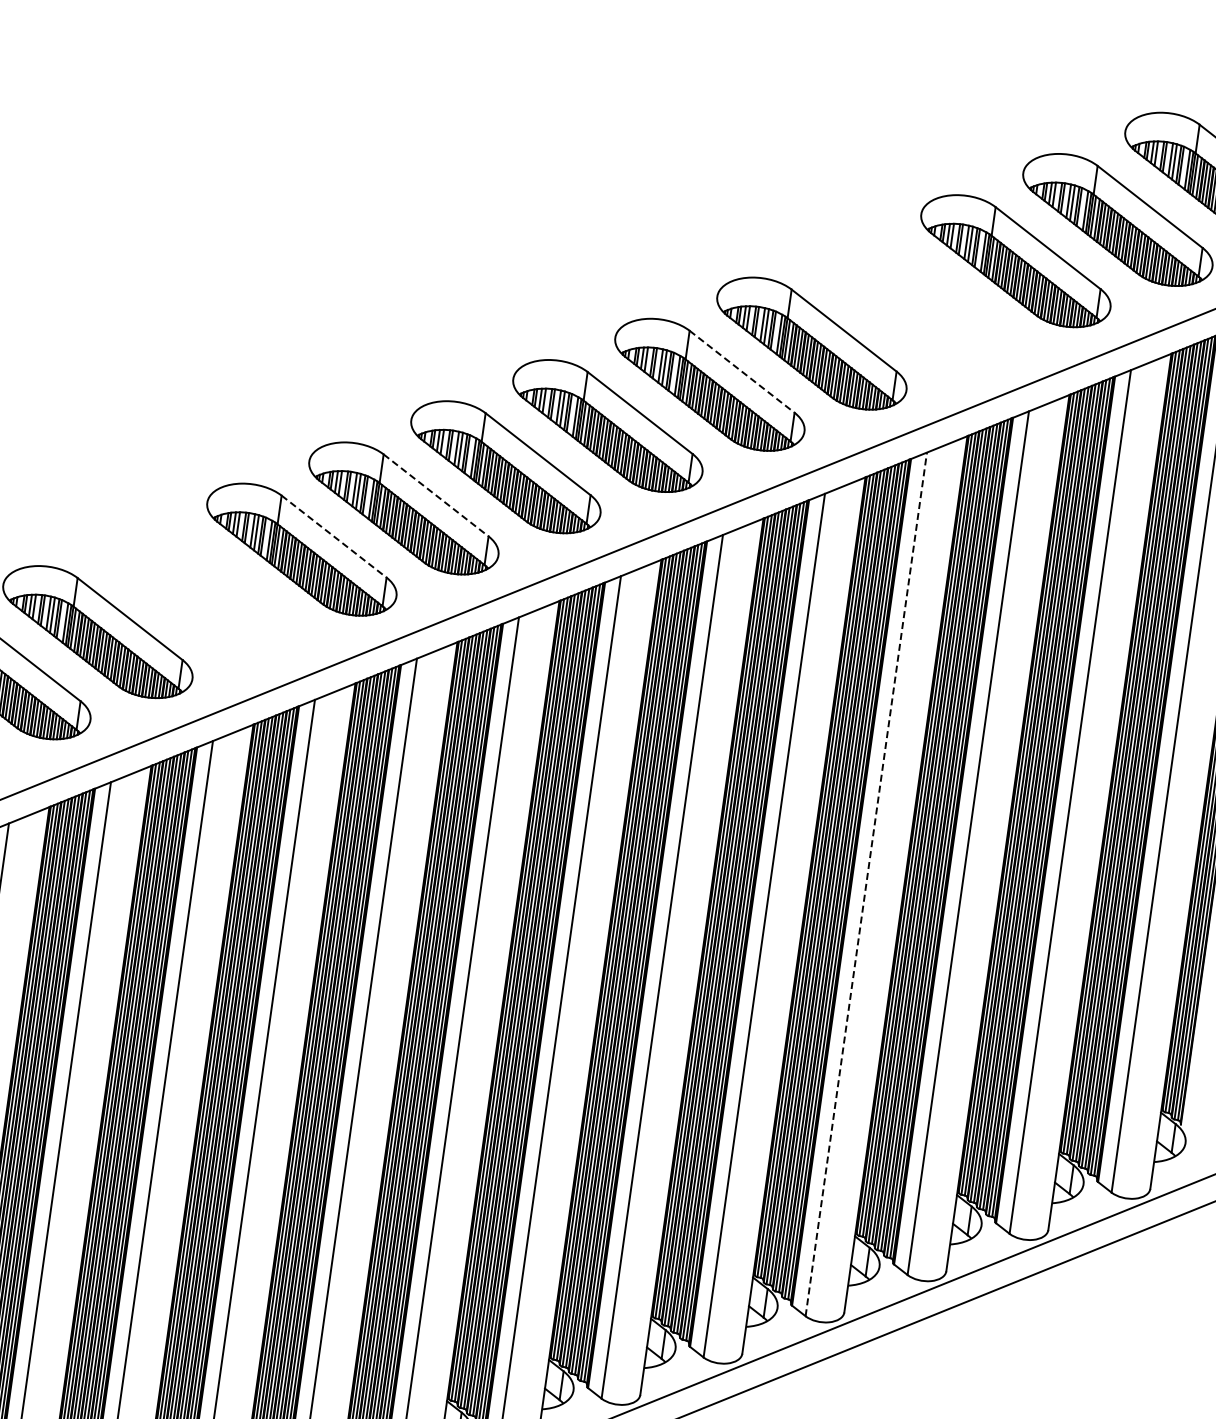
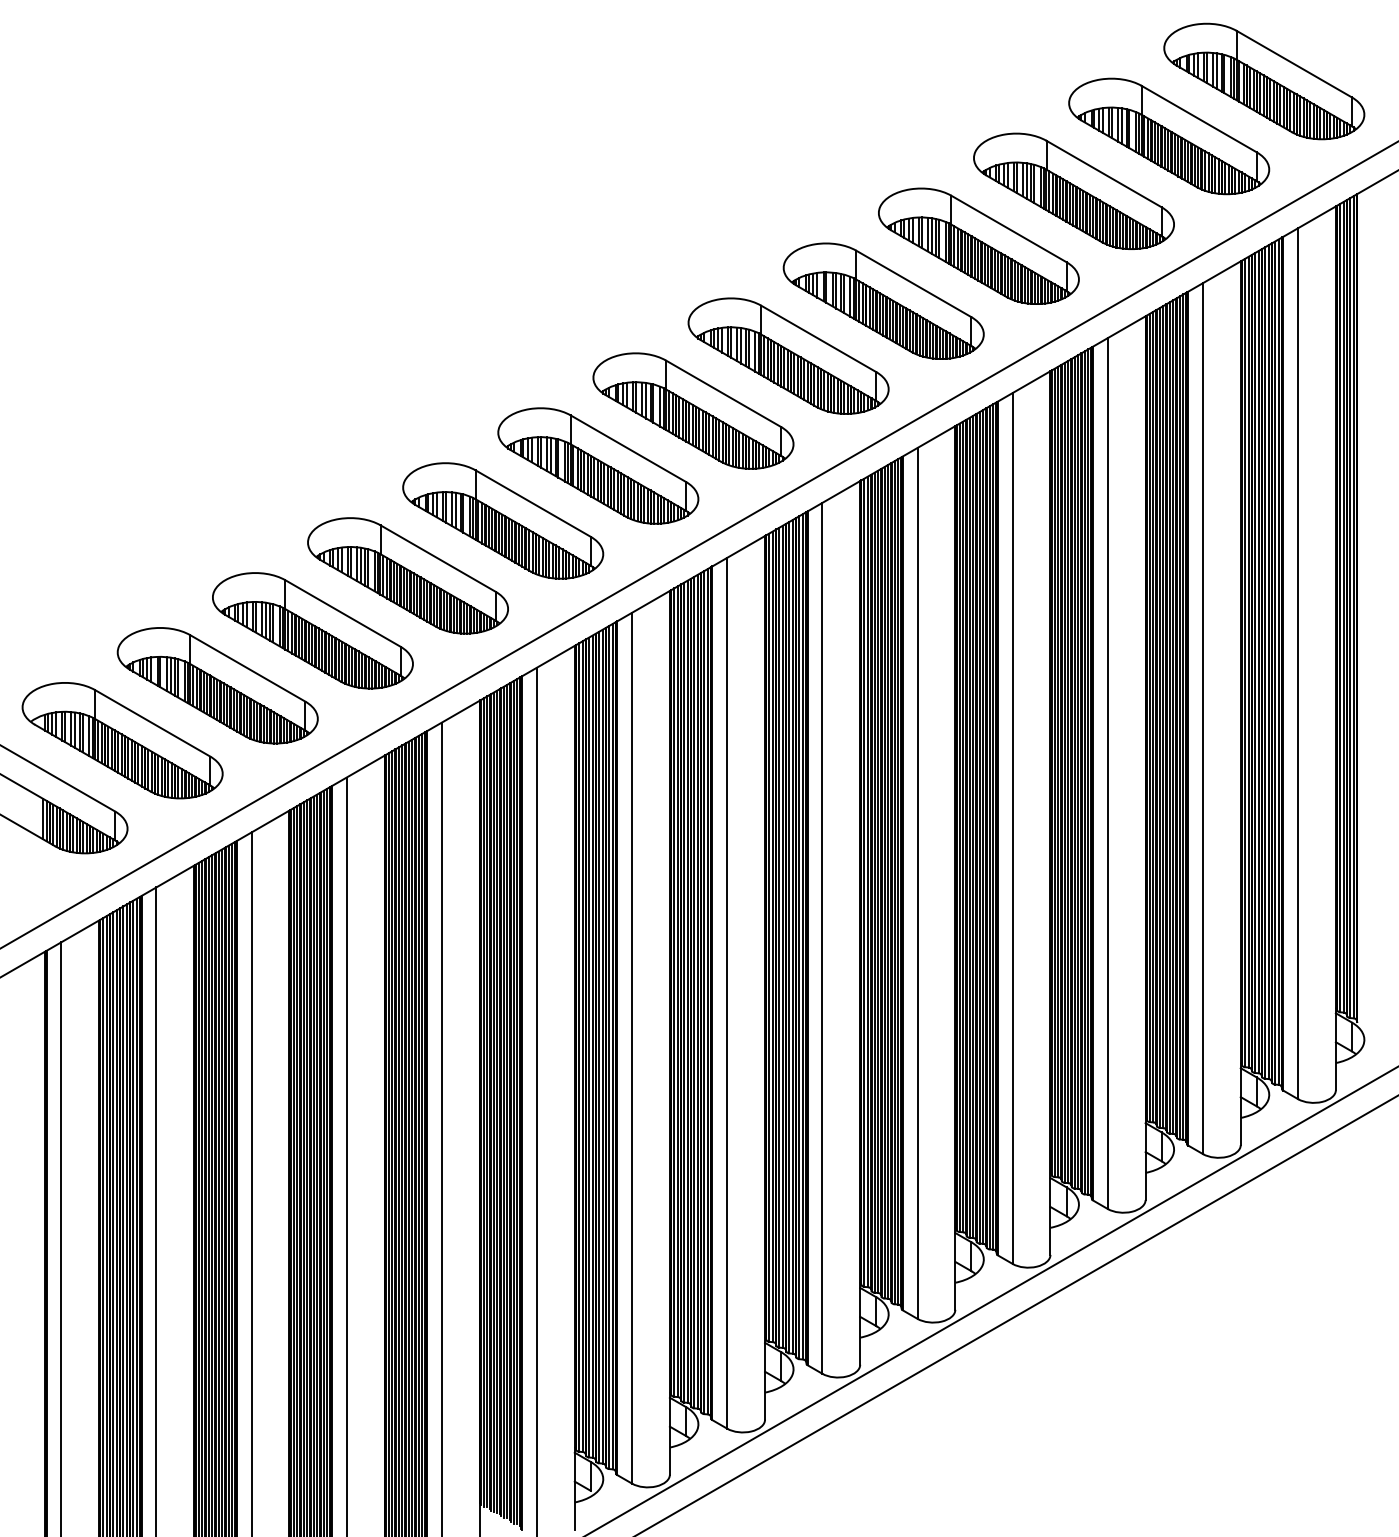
part: (913, 301) -> (978, 245), added
line: (742, 372) -> (819, 339), dashed -> solid
line: (436, 495) -> (533, 503), dashed -> solid
line: (334, 536) -> (438, 558), dashed -> solid
part: (199, 590) -> (312, 630), added
line: (866, 883) -> (1012, 827), dashed -> solid

